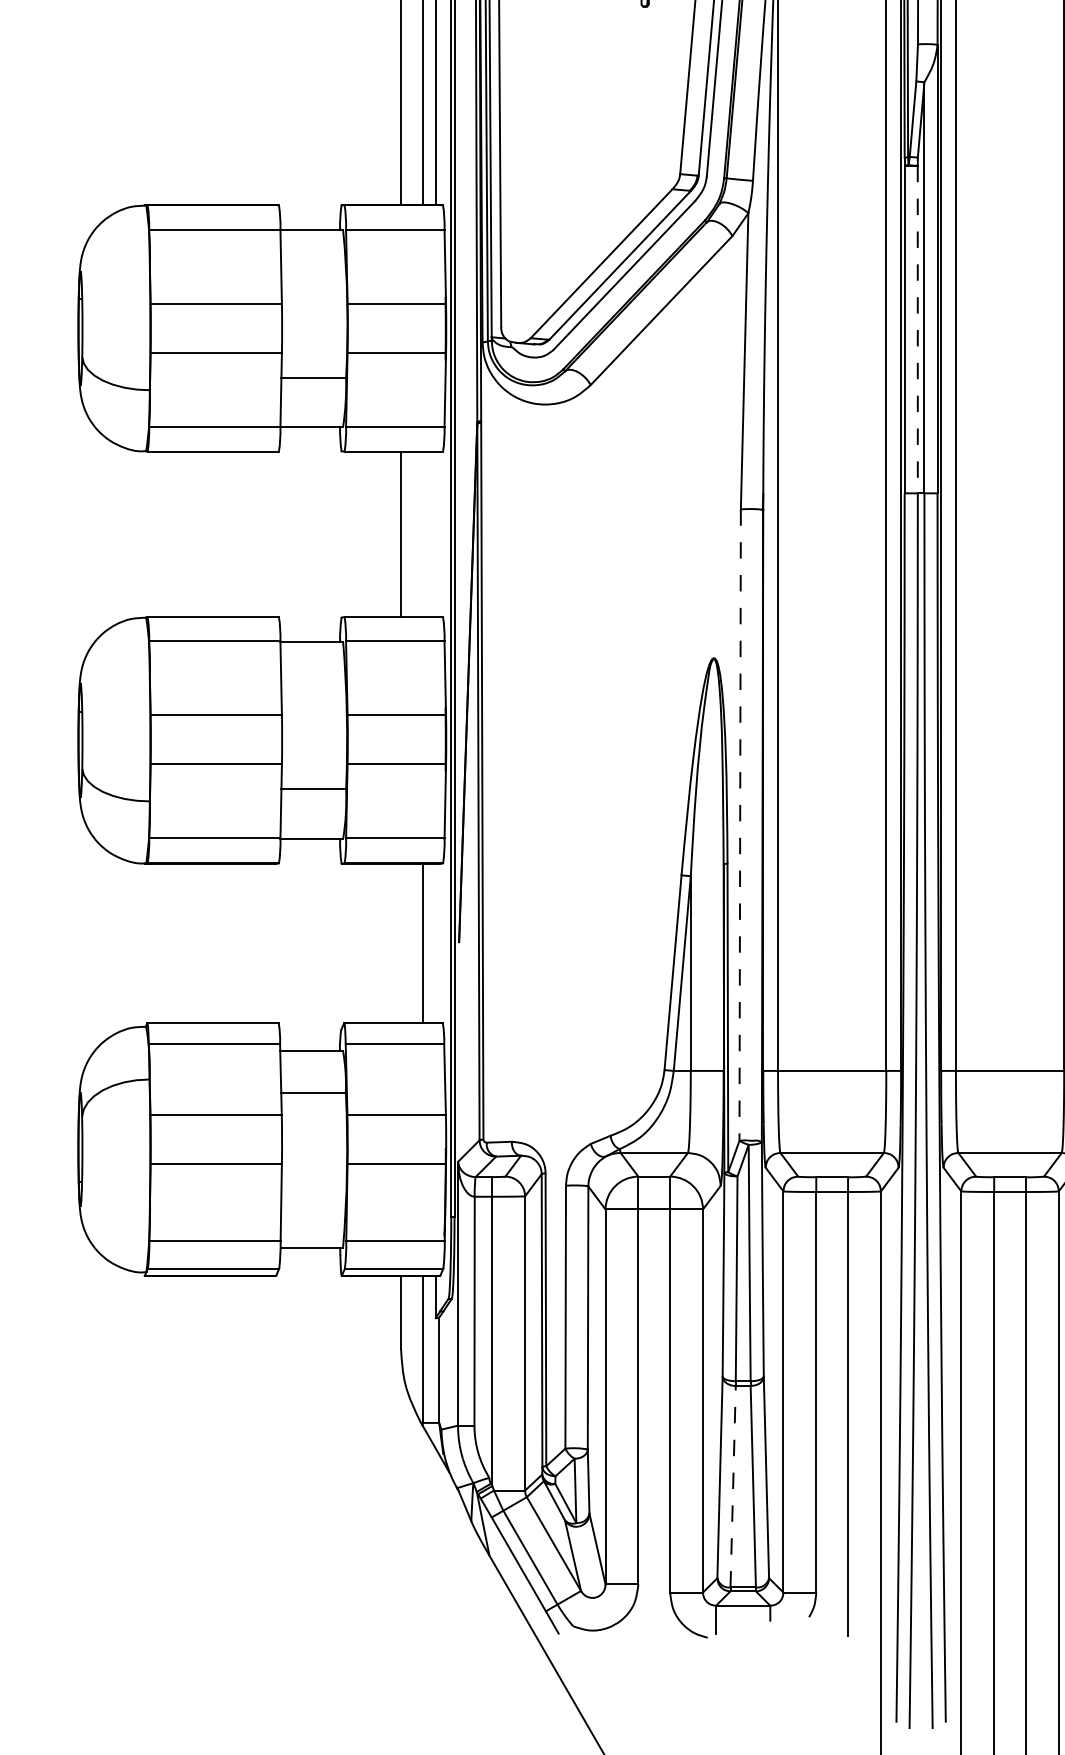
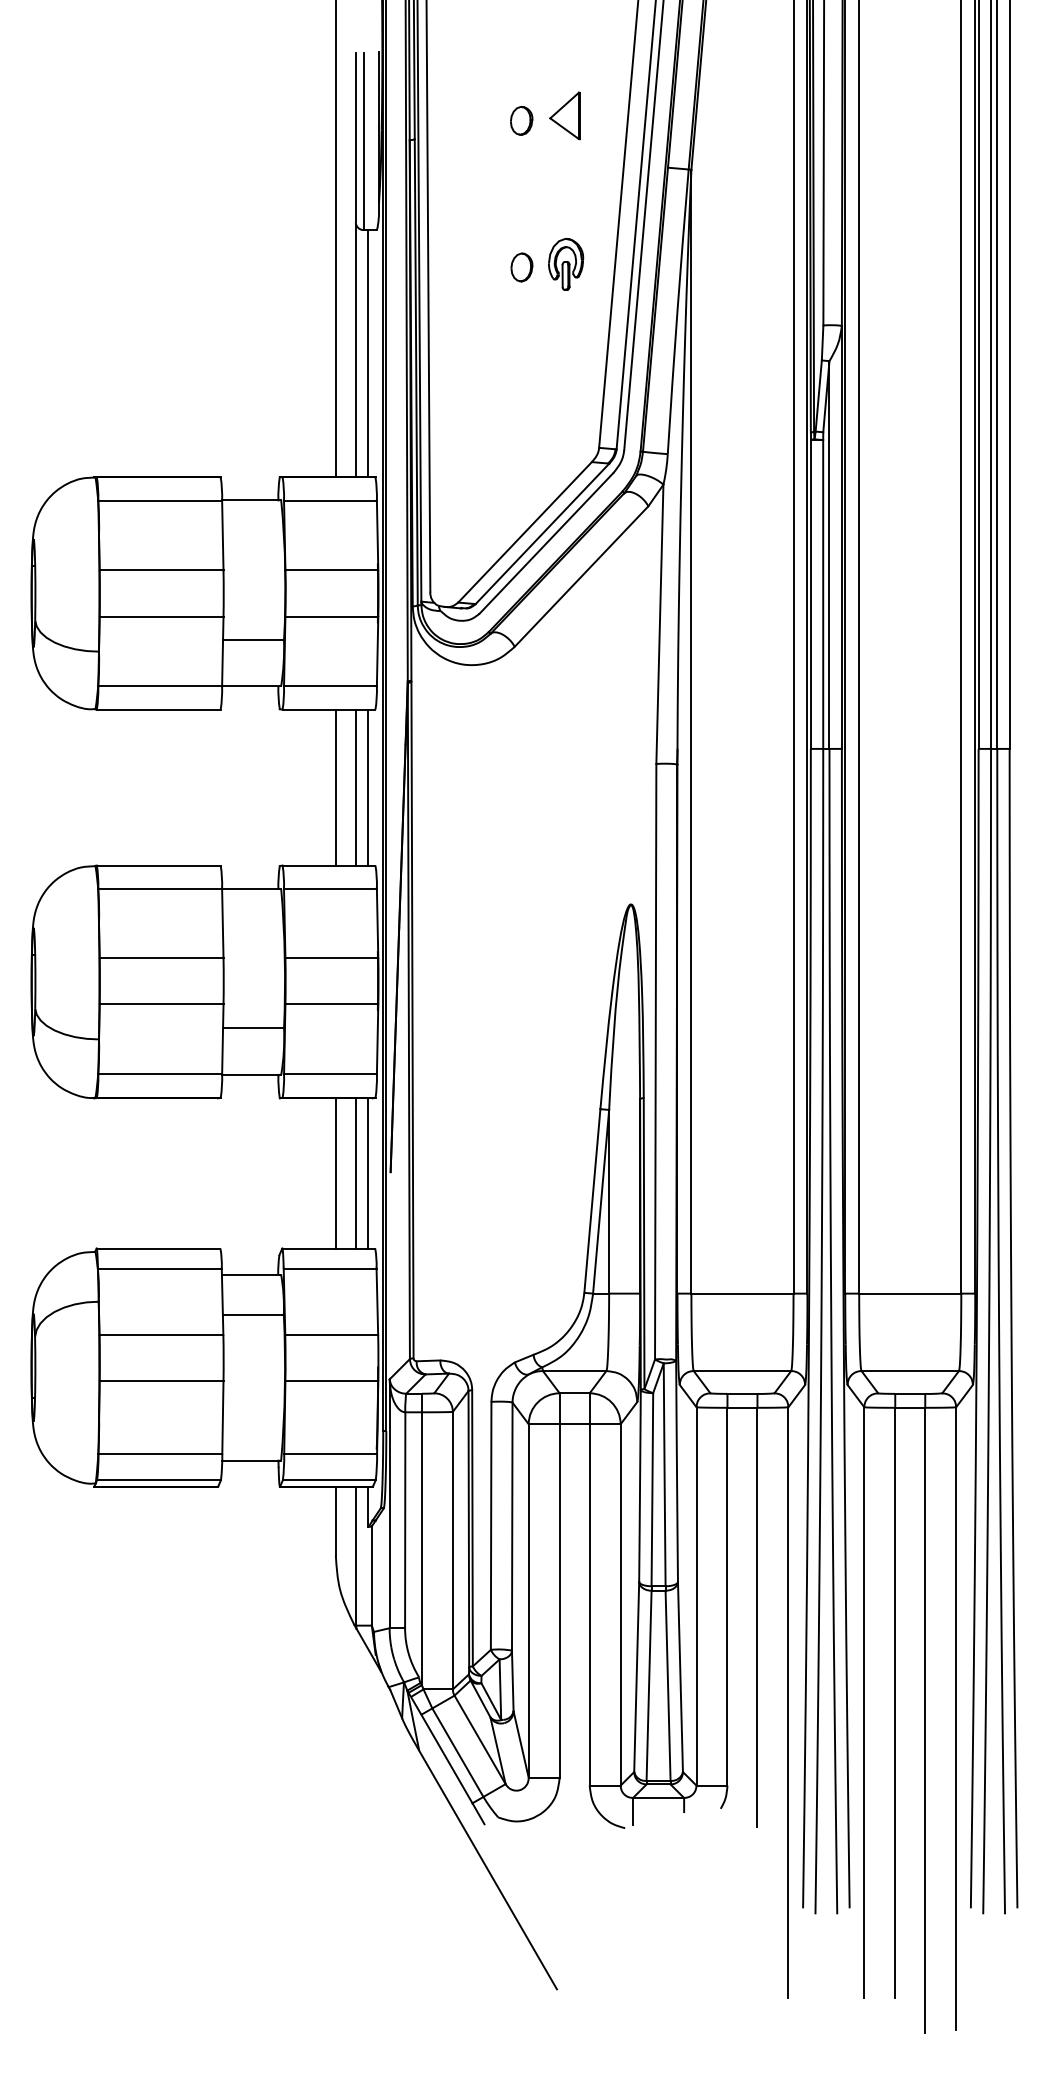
line: (918, 329) -> (823, 594), dashed -> solid
line: (422, 534) -> (356, 787), added
line: (435, 534) -> (368, 787), added
line: (739, 824) -> (655, 1061), dashed -> solid
line: (400, 943) -> (335, 1173), added
line: (435, 943) -> (368, 1173), added
line: (733, 1486) -> (649, 1685), dashed -> solid

